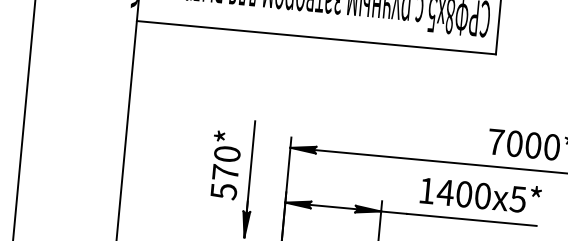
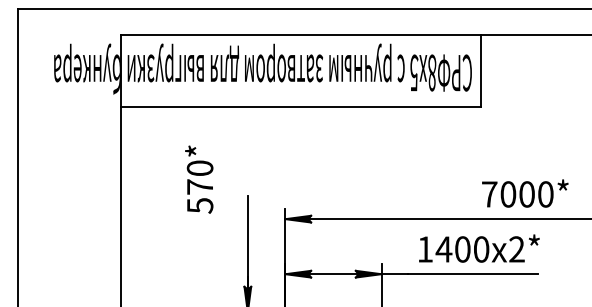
text: (225, 165) -> (199, 179), moved
text: (517, 199) -> (516, 249), 1400x5* -> 1400x2*

